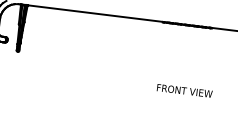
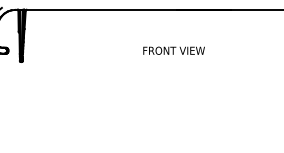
text: (184, 90) -> (173, 50), moved

